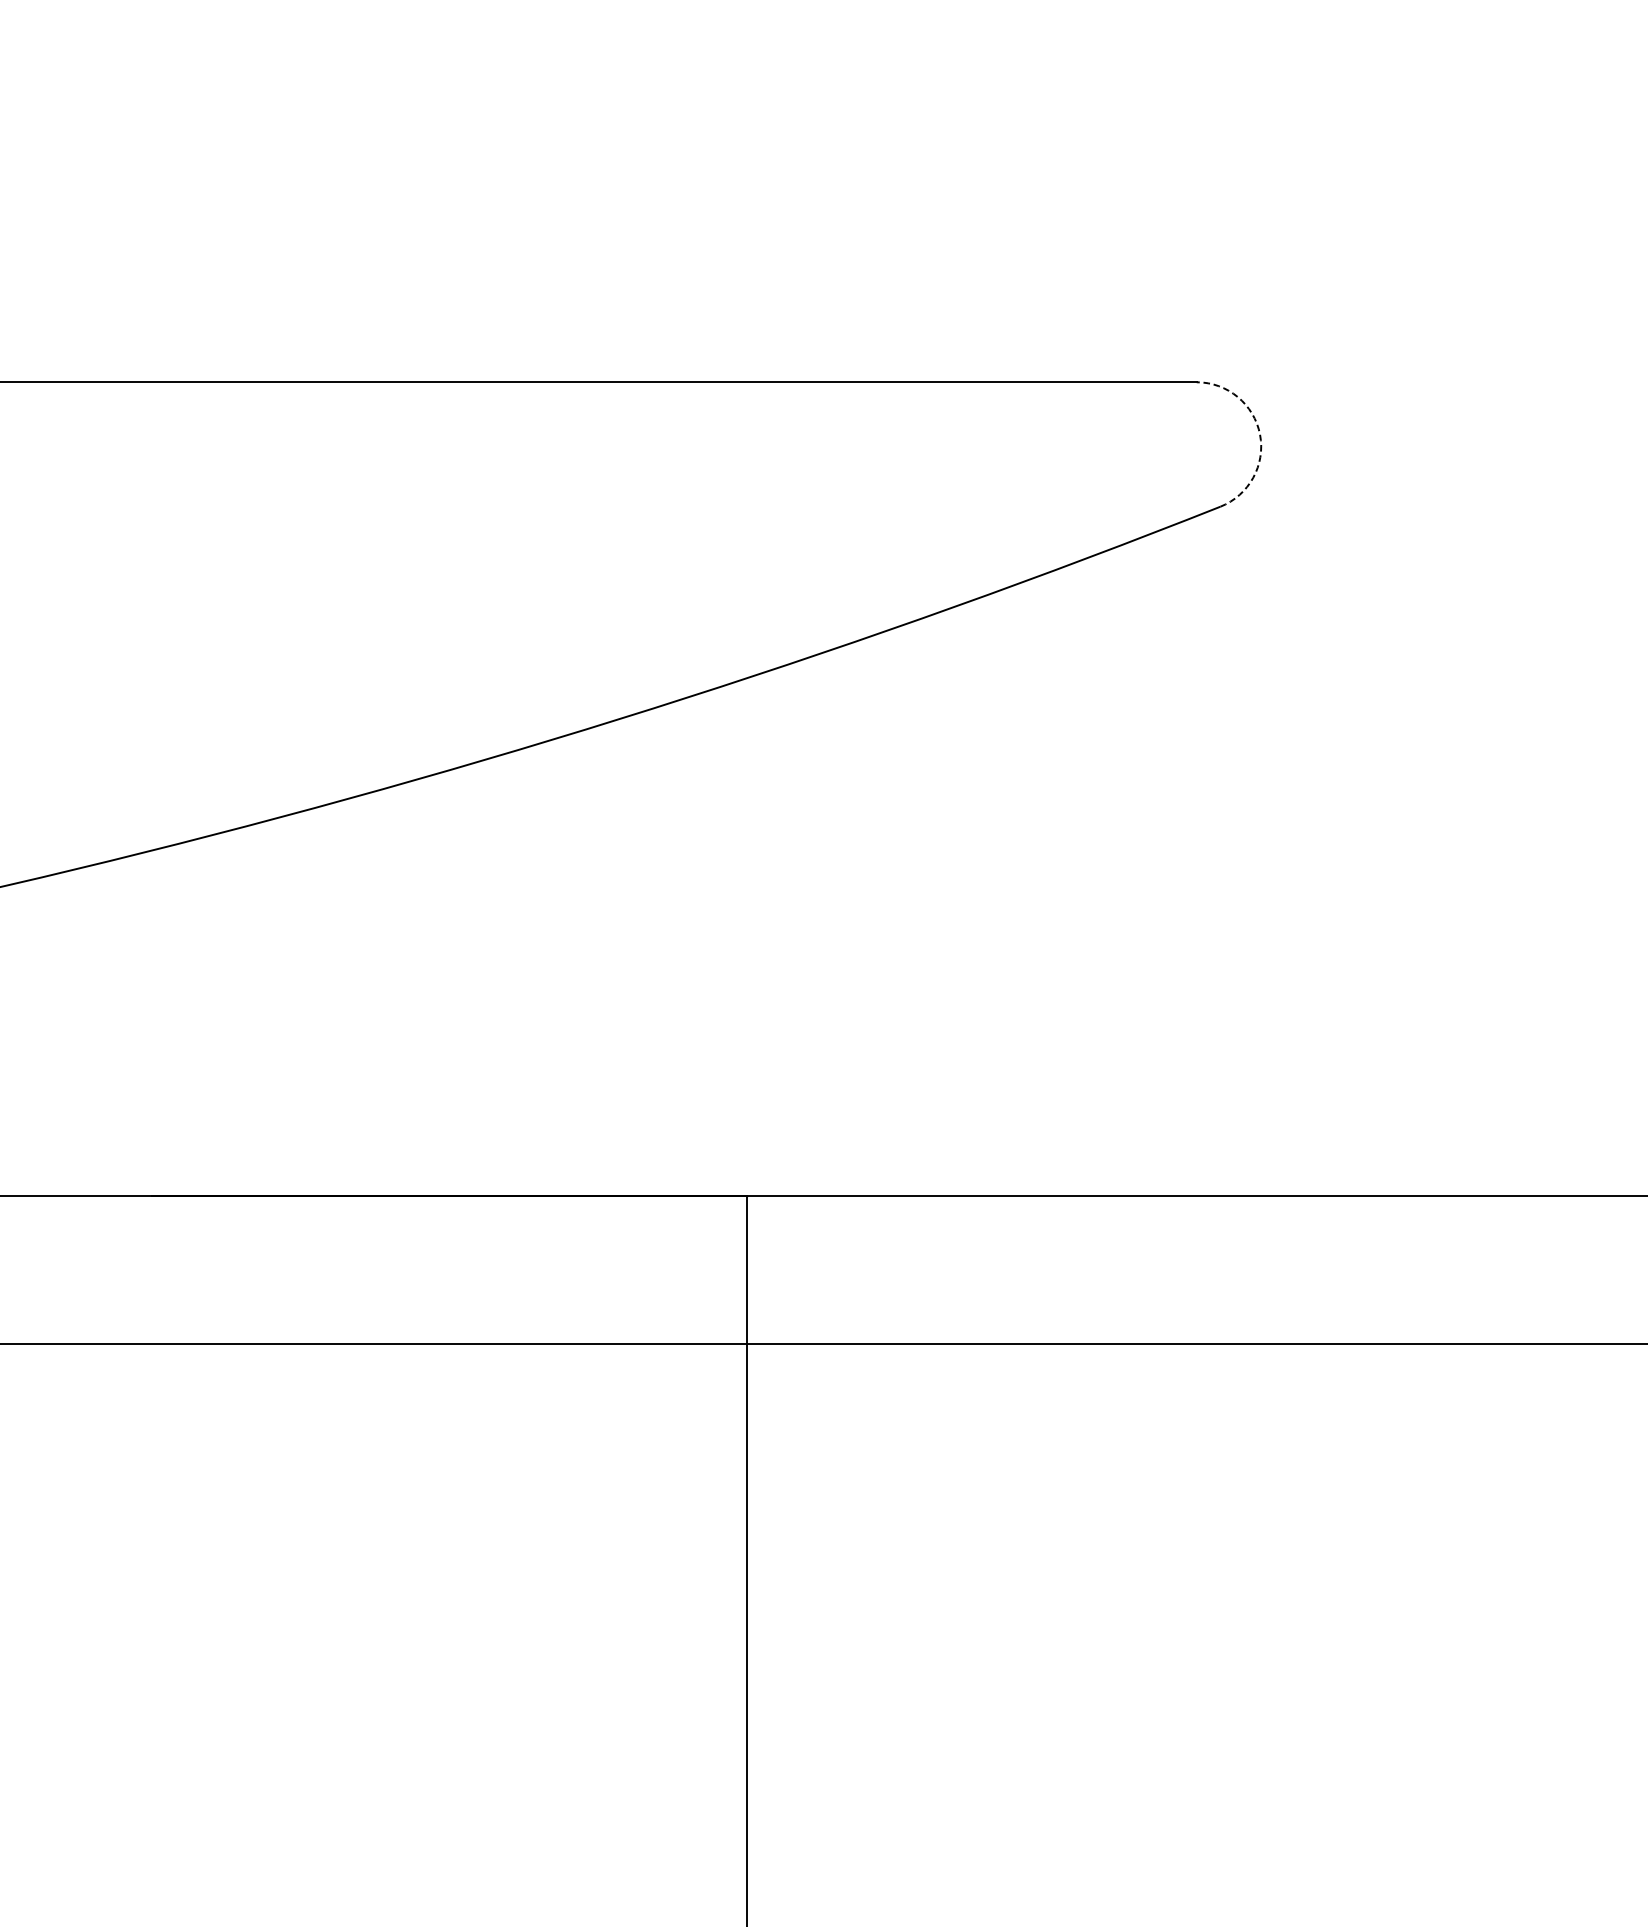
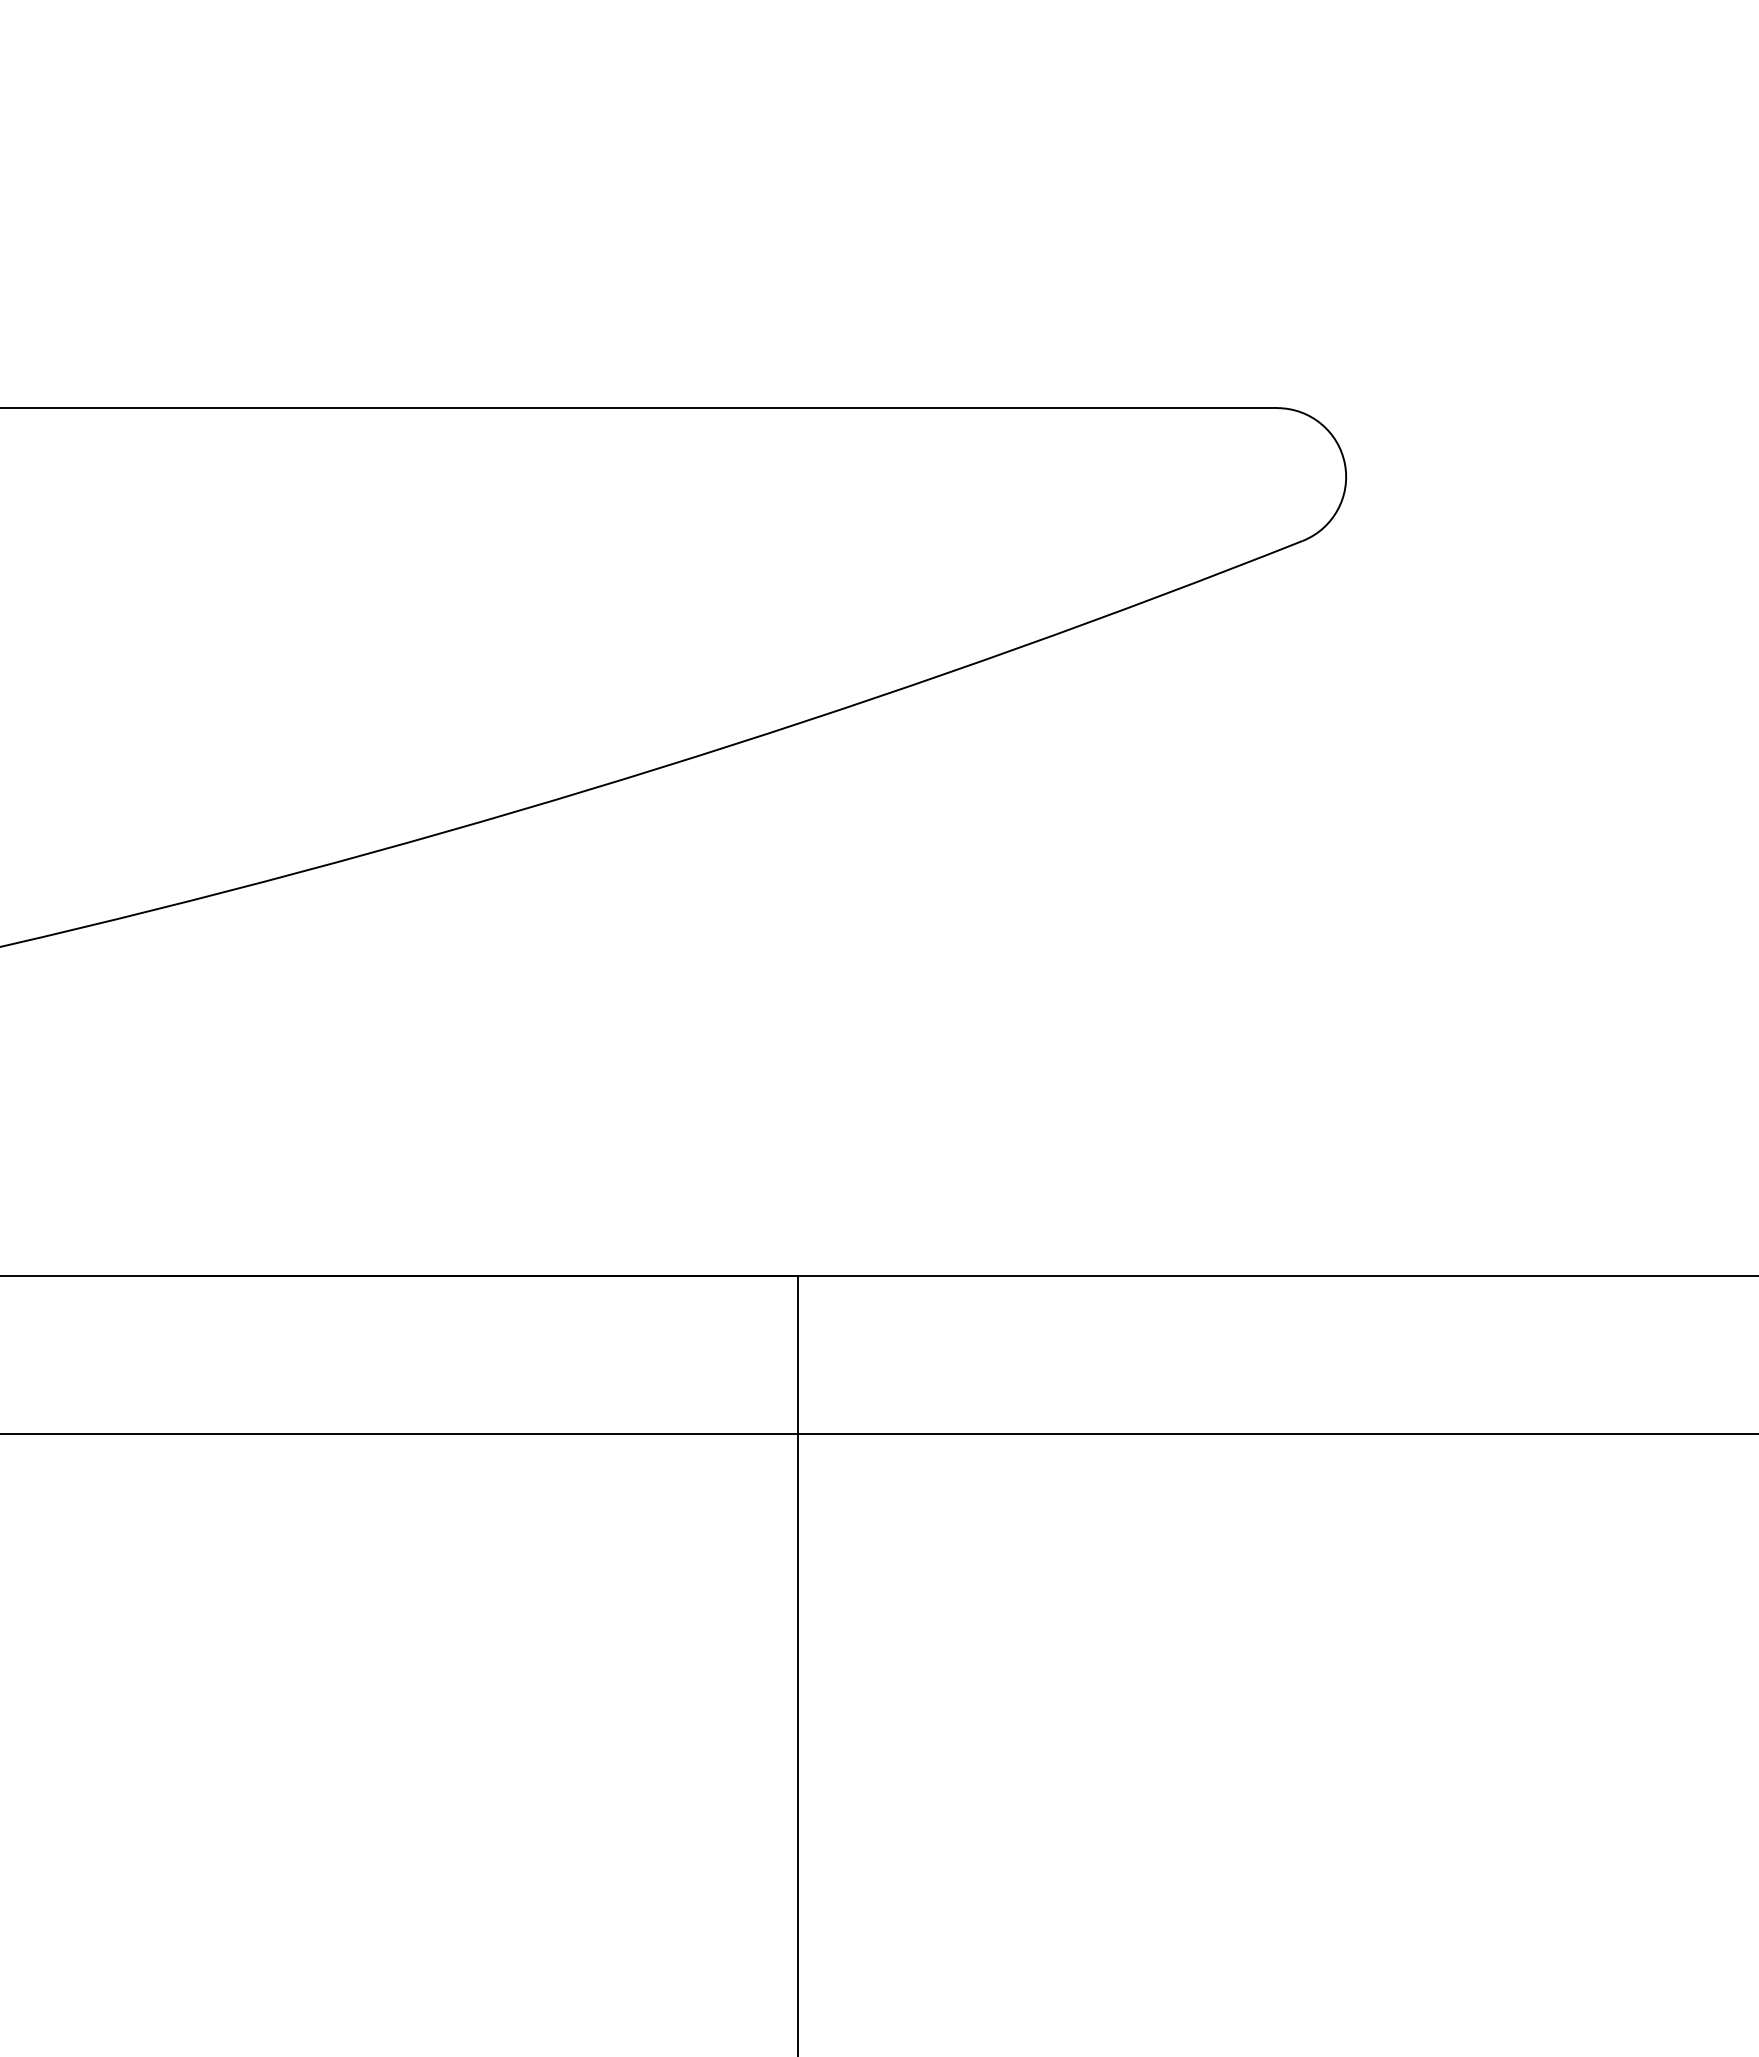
arc: (1259, 435) -> (1344, 464), dashed -> solid

